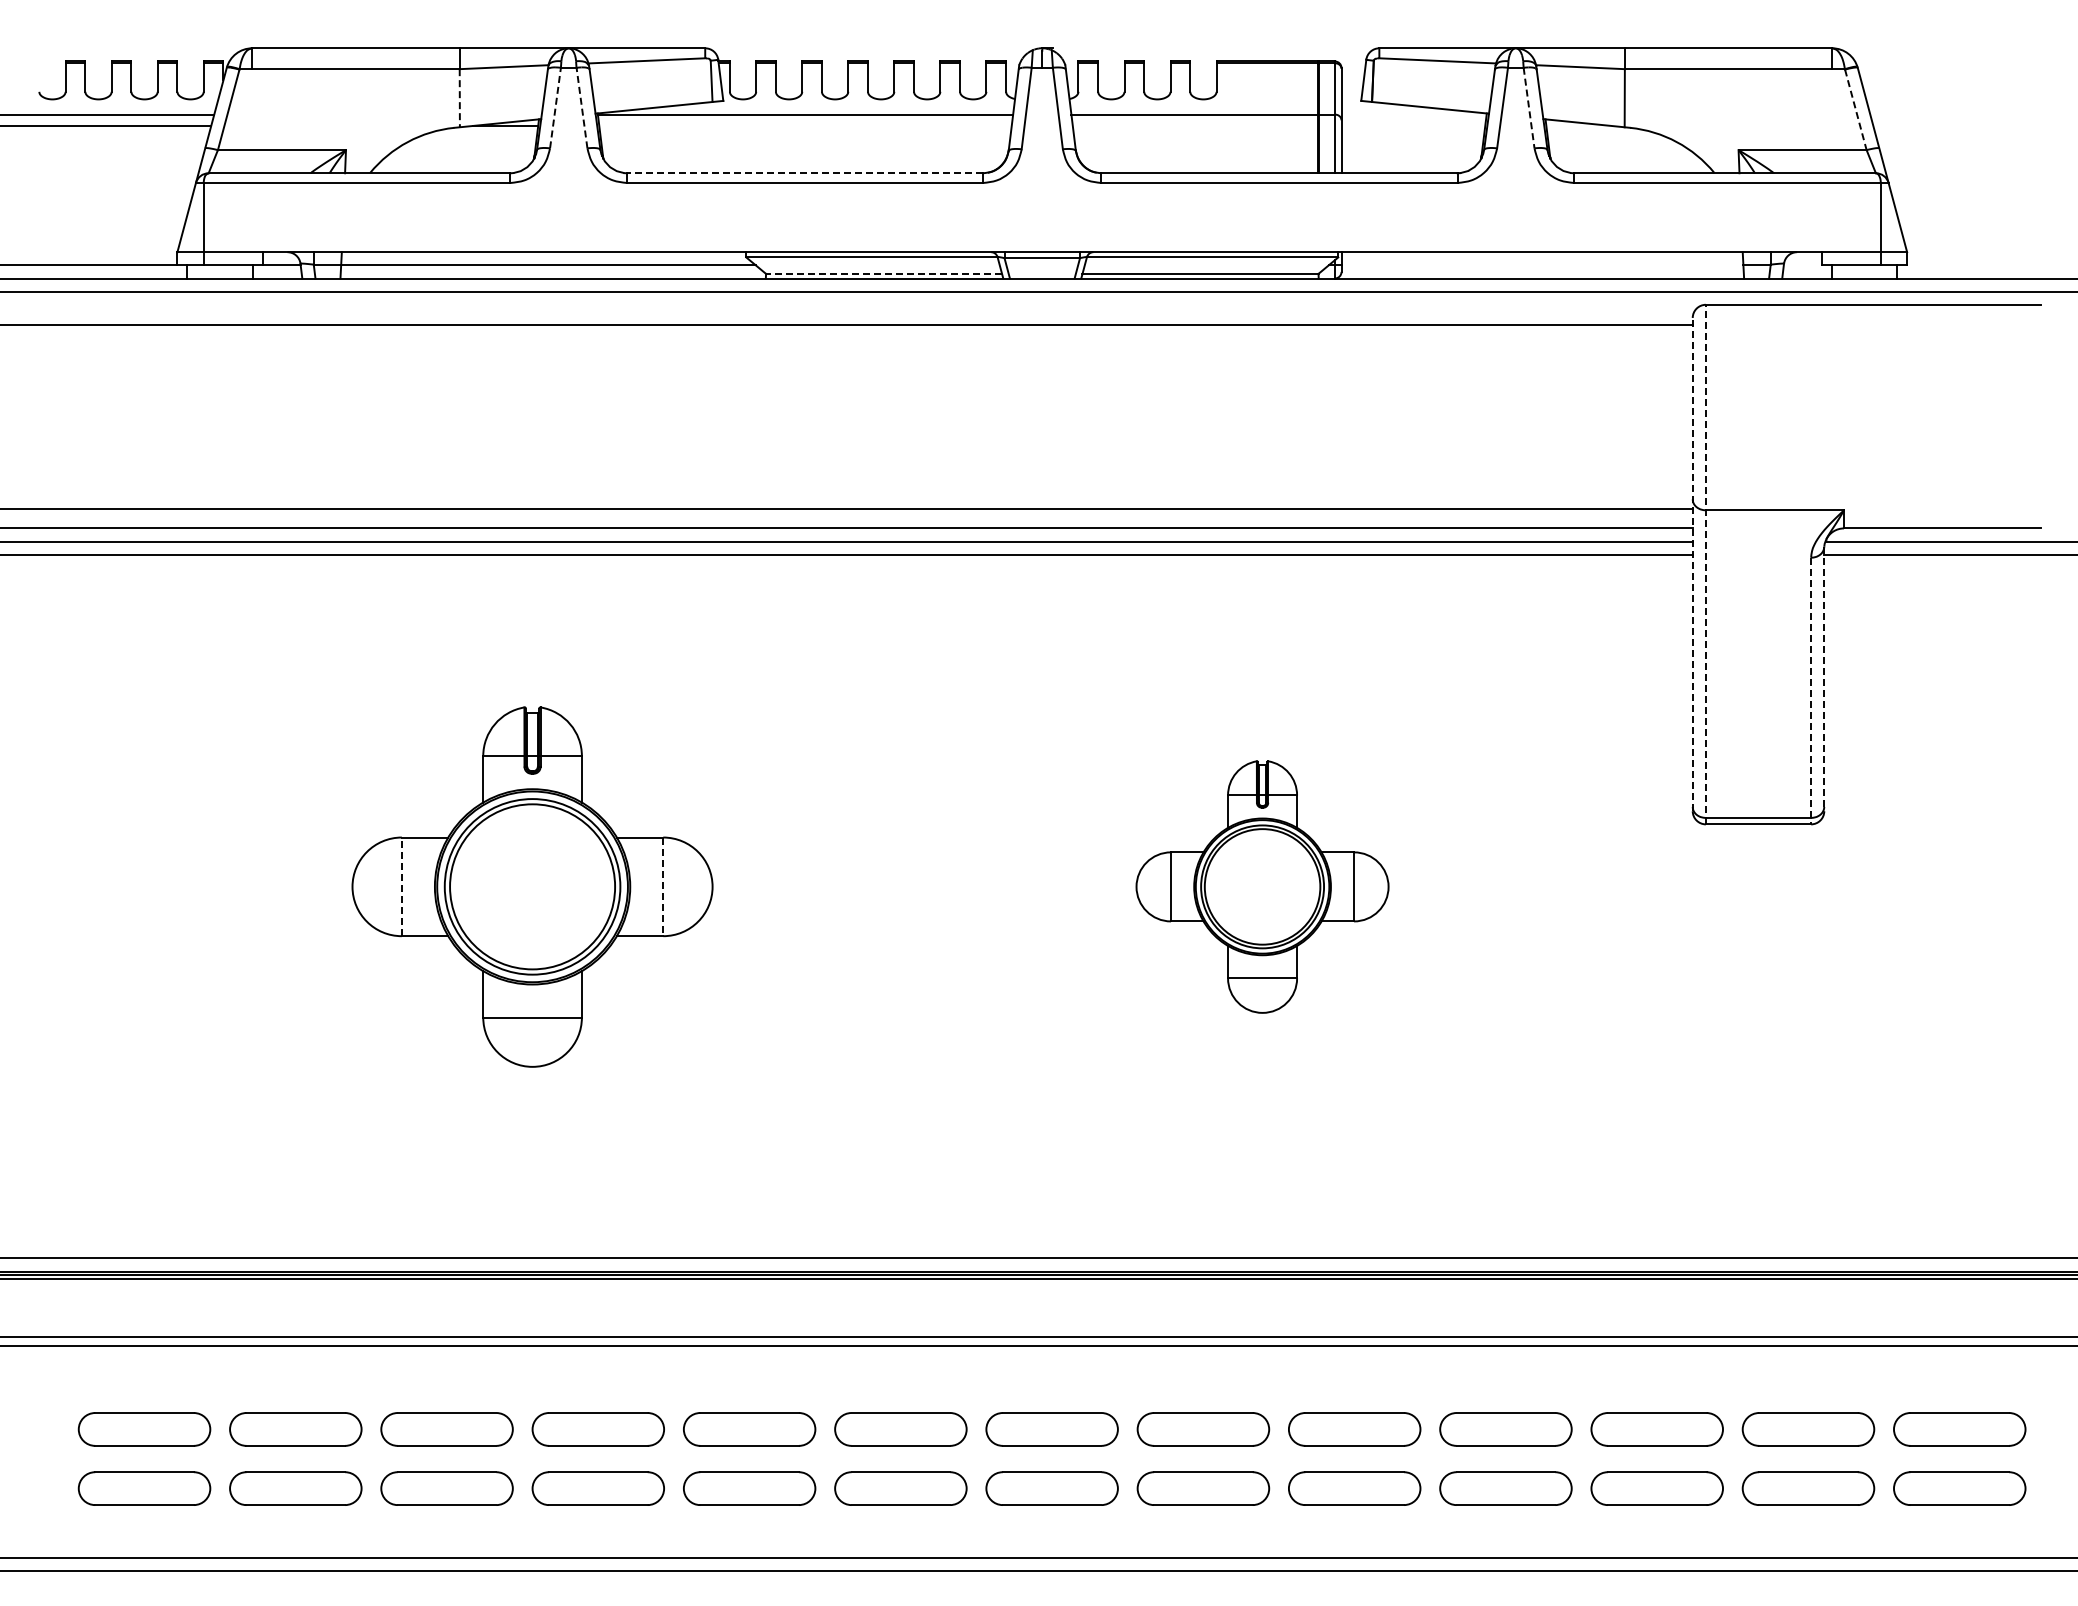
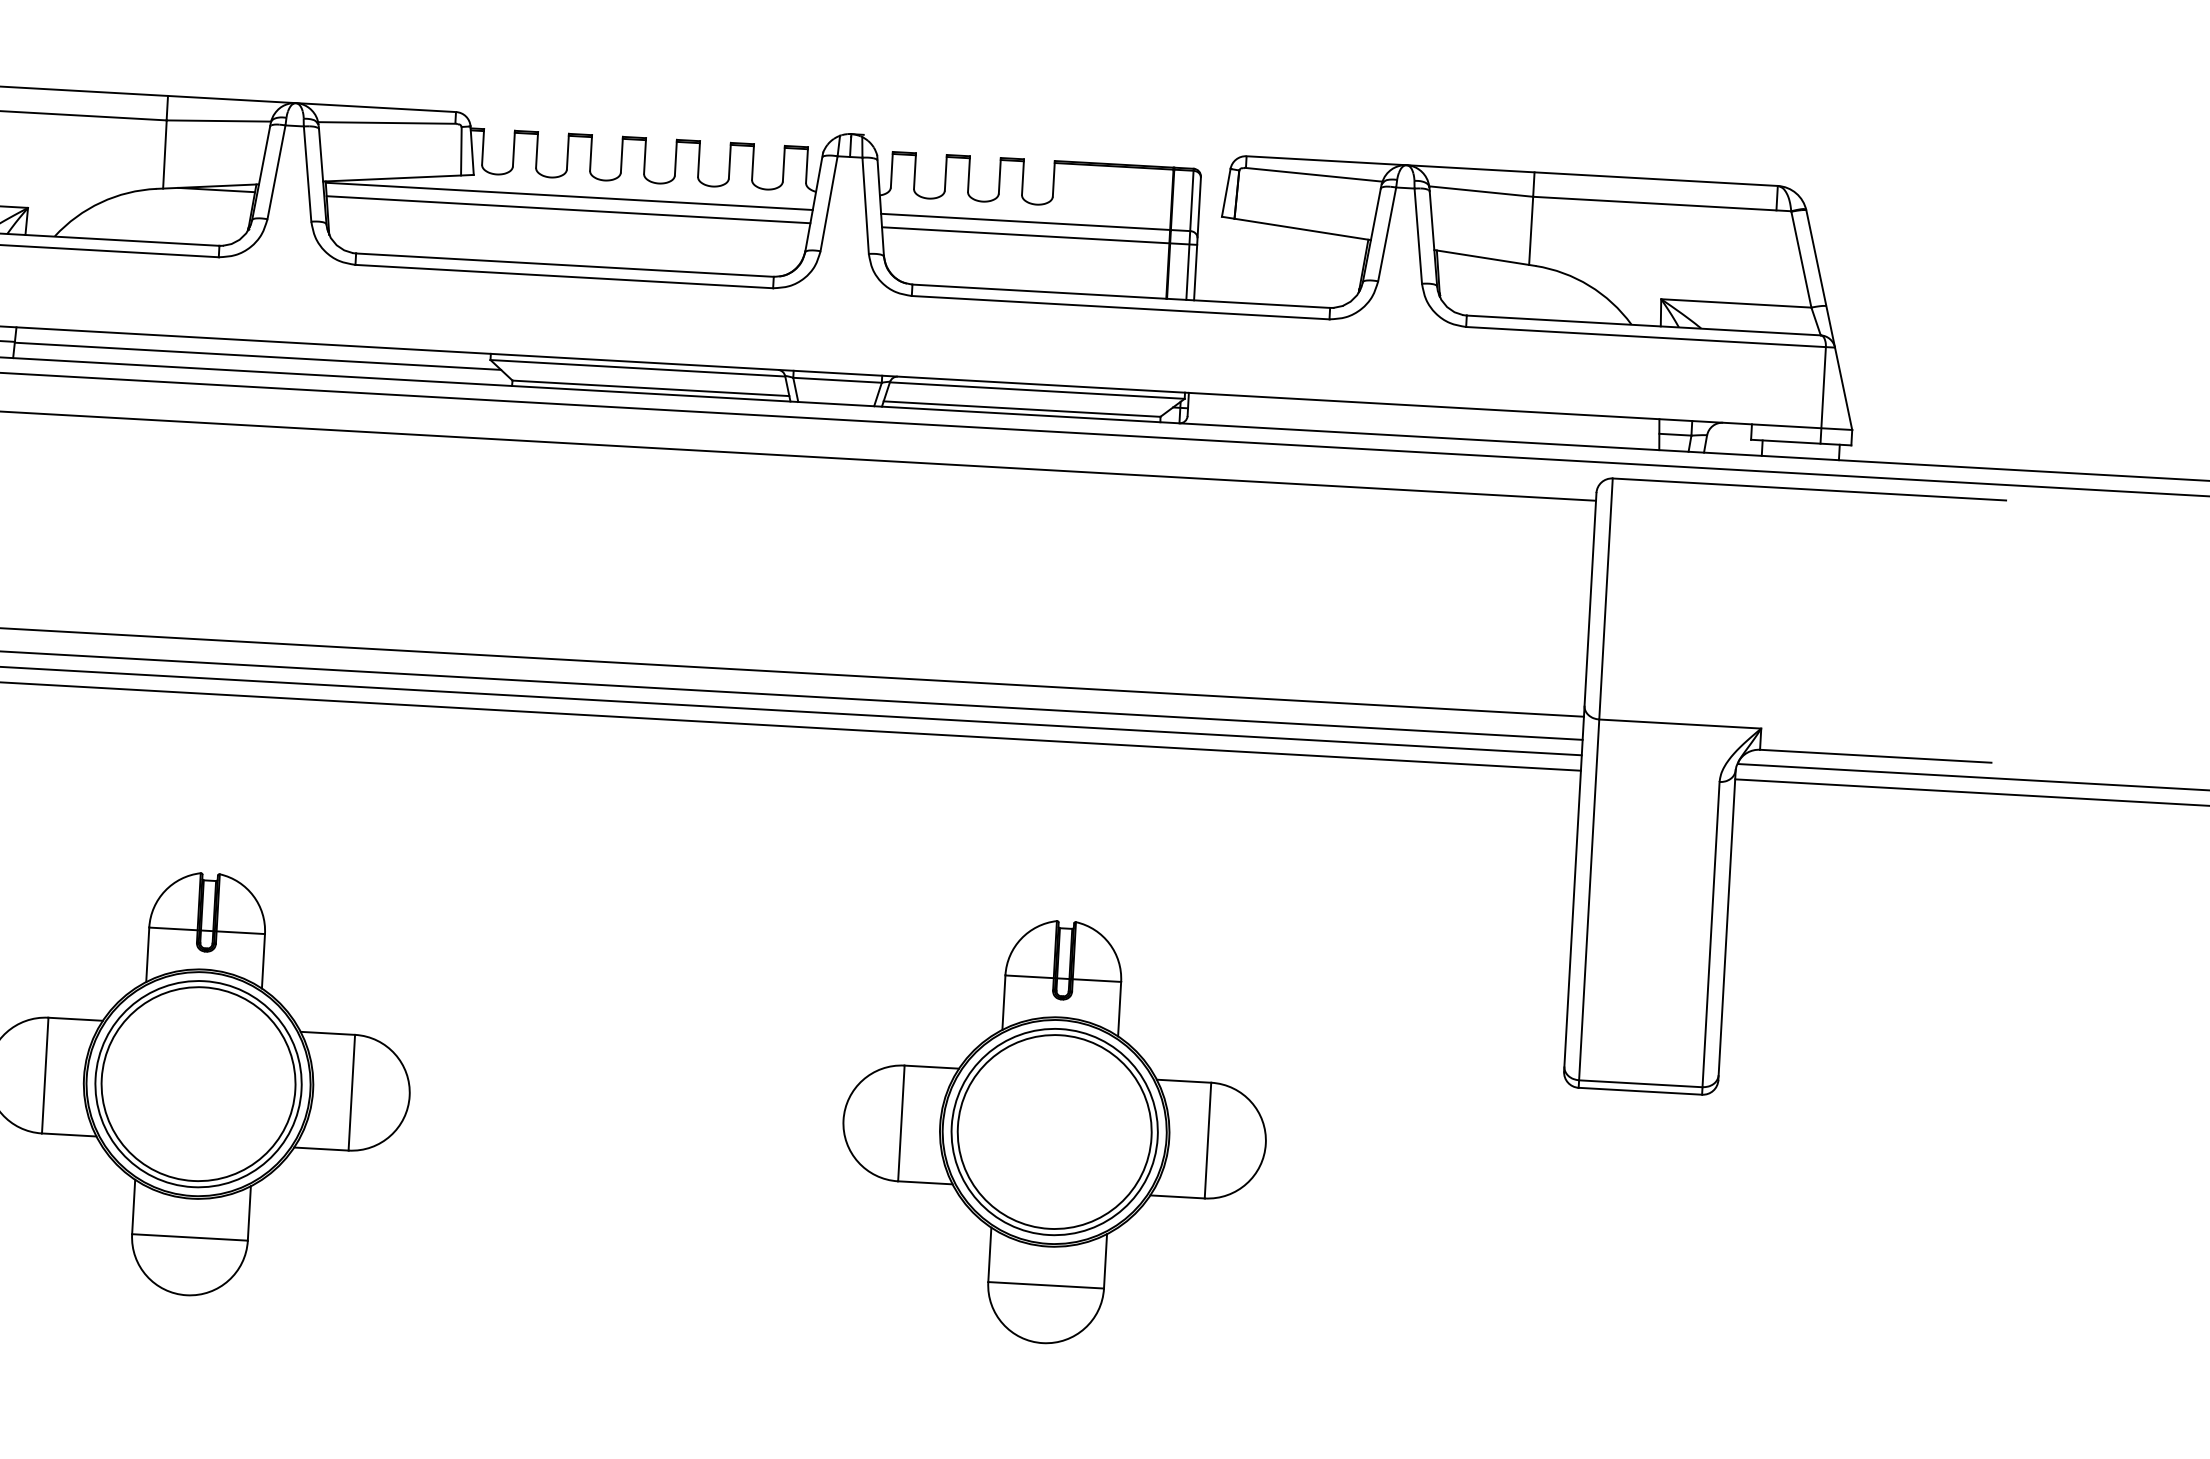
line: (459, 98) -> (164, 154), dashed -> solid
line: (555, 108) -> (276, 172), dashed -> solid
line: (582, 108) -> (308, 174), dashed -> solid
line: (1529, 108) -> (1418, 236), dashed -> solid
line: (1855, 109) -> (1801, 259), dashed -> solid
line: (805, 125) -> (568, 209), added
line: (1206, 125) -> (1038, 235), added
line: (804, 173) -> (564, 265), dashed -> solid
line: (884, 273) -> (651, 387), dashed -> solid
line: (1692, 564) -> (1580, 782), dashed -> solid
line: (1705, 564) -> (1595, 783), dashed -> solid
line: (1824, 679) -> (1727, 925), dashed -> solid
line: (1811, 691) -> (1711, 938), dashed -> solid
line: (401, 886) -> (44, 1075), dashed -> solid
part: (1262, 886) -> (1054, 1131), size x1.43
line: (663, 887) -> (352, 1093), dashed -> solid

